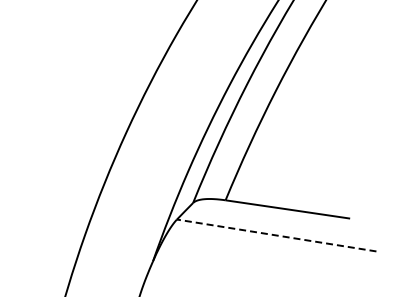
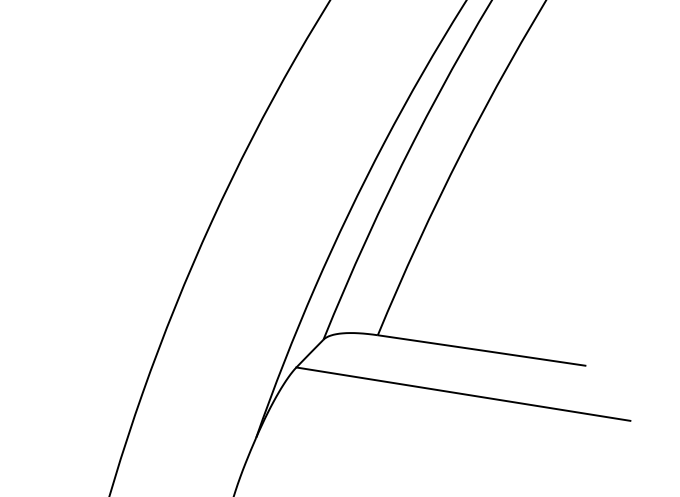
line: (276, 235) -> (463, 394), dashed -> solid

